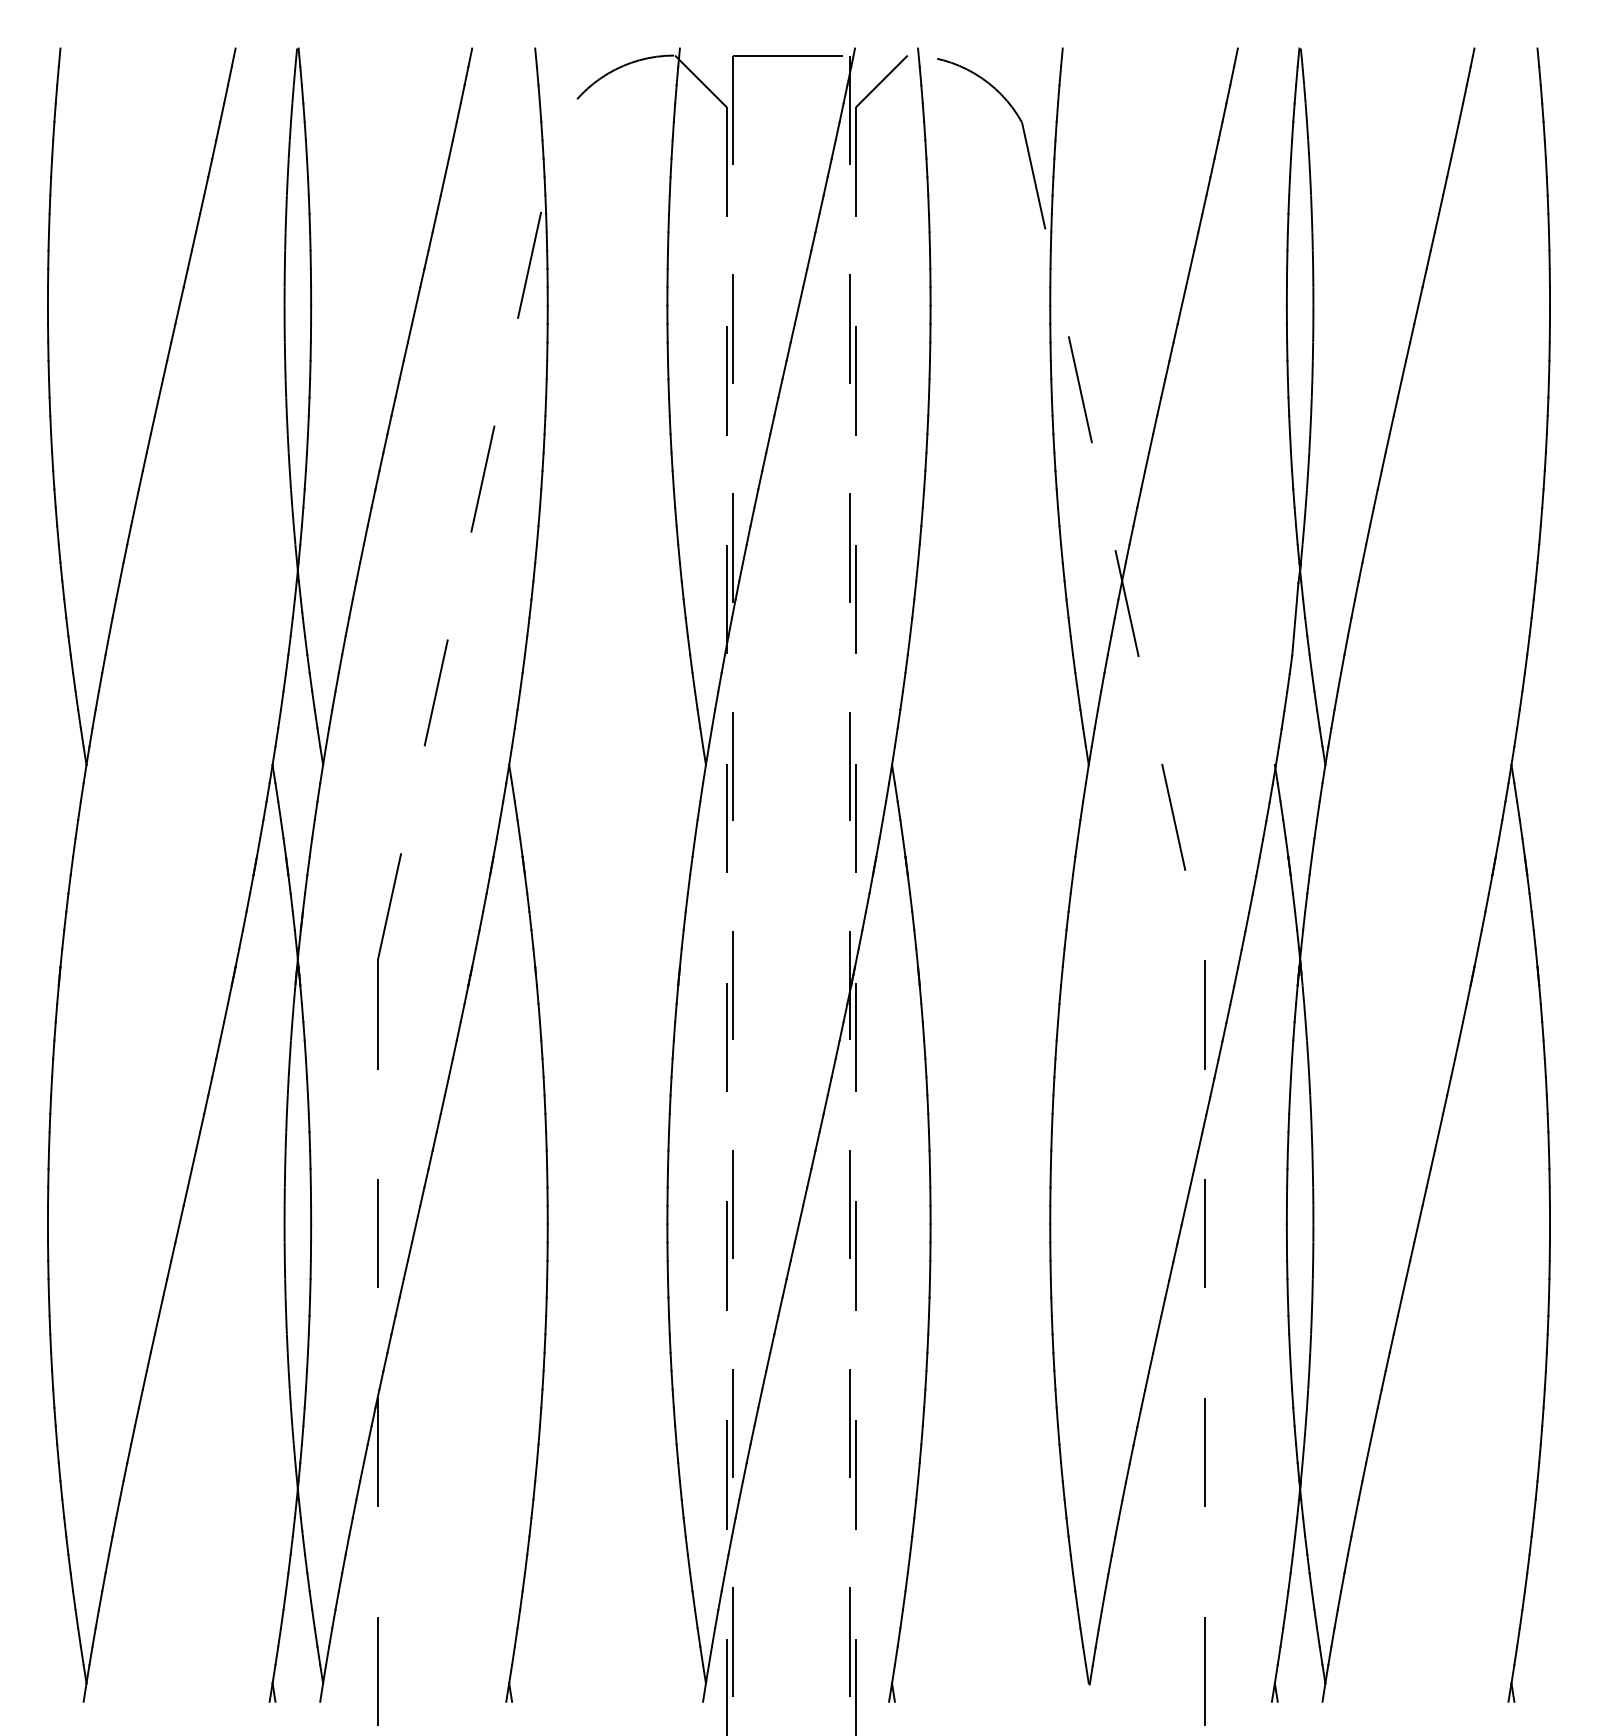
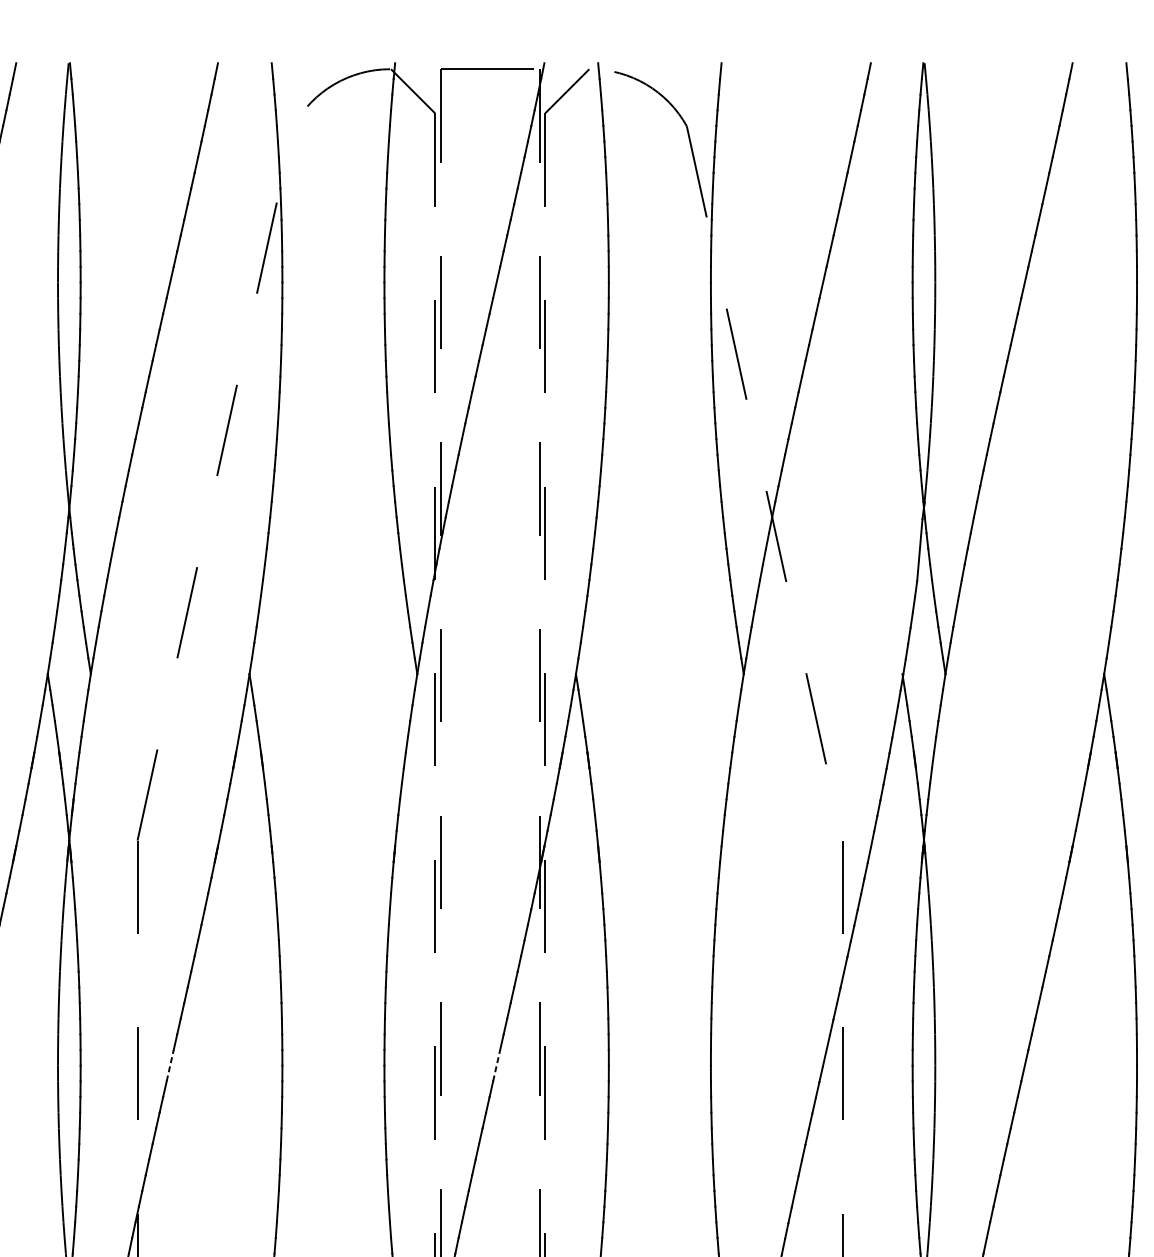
line: (416, 1224) -> (170, 1065), solid -> dashed
line: (799, 1224) -> (497, 1065), solid -> dashed

